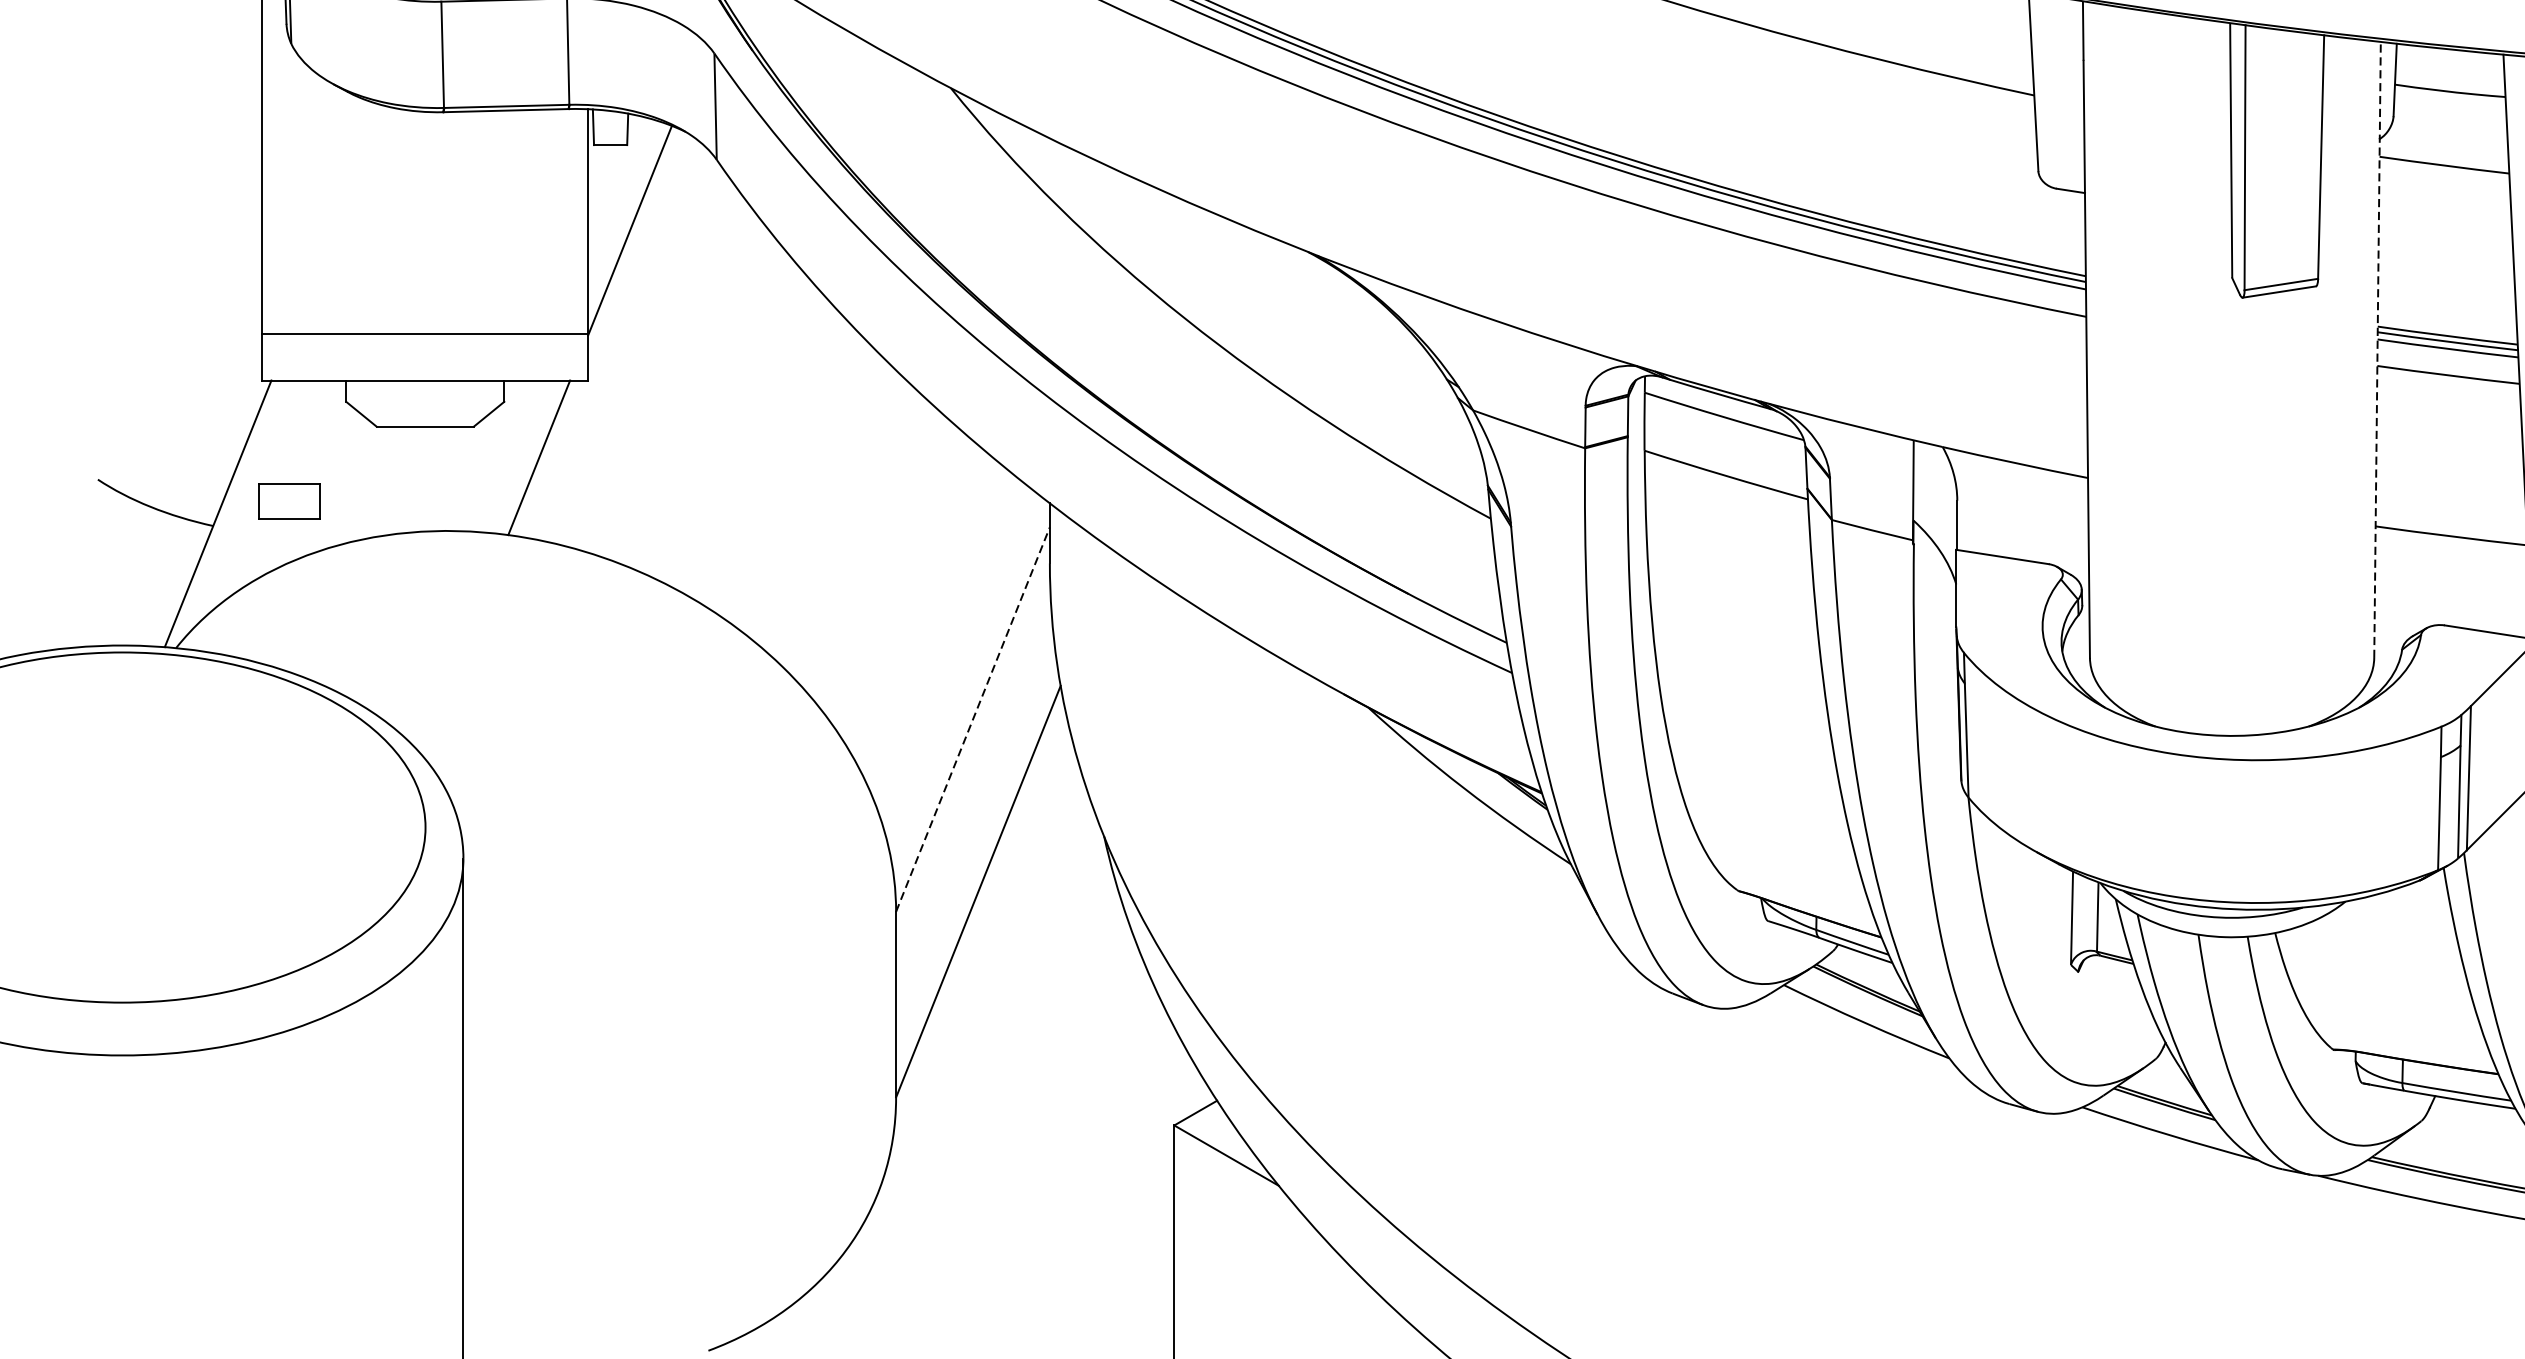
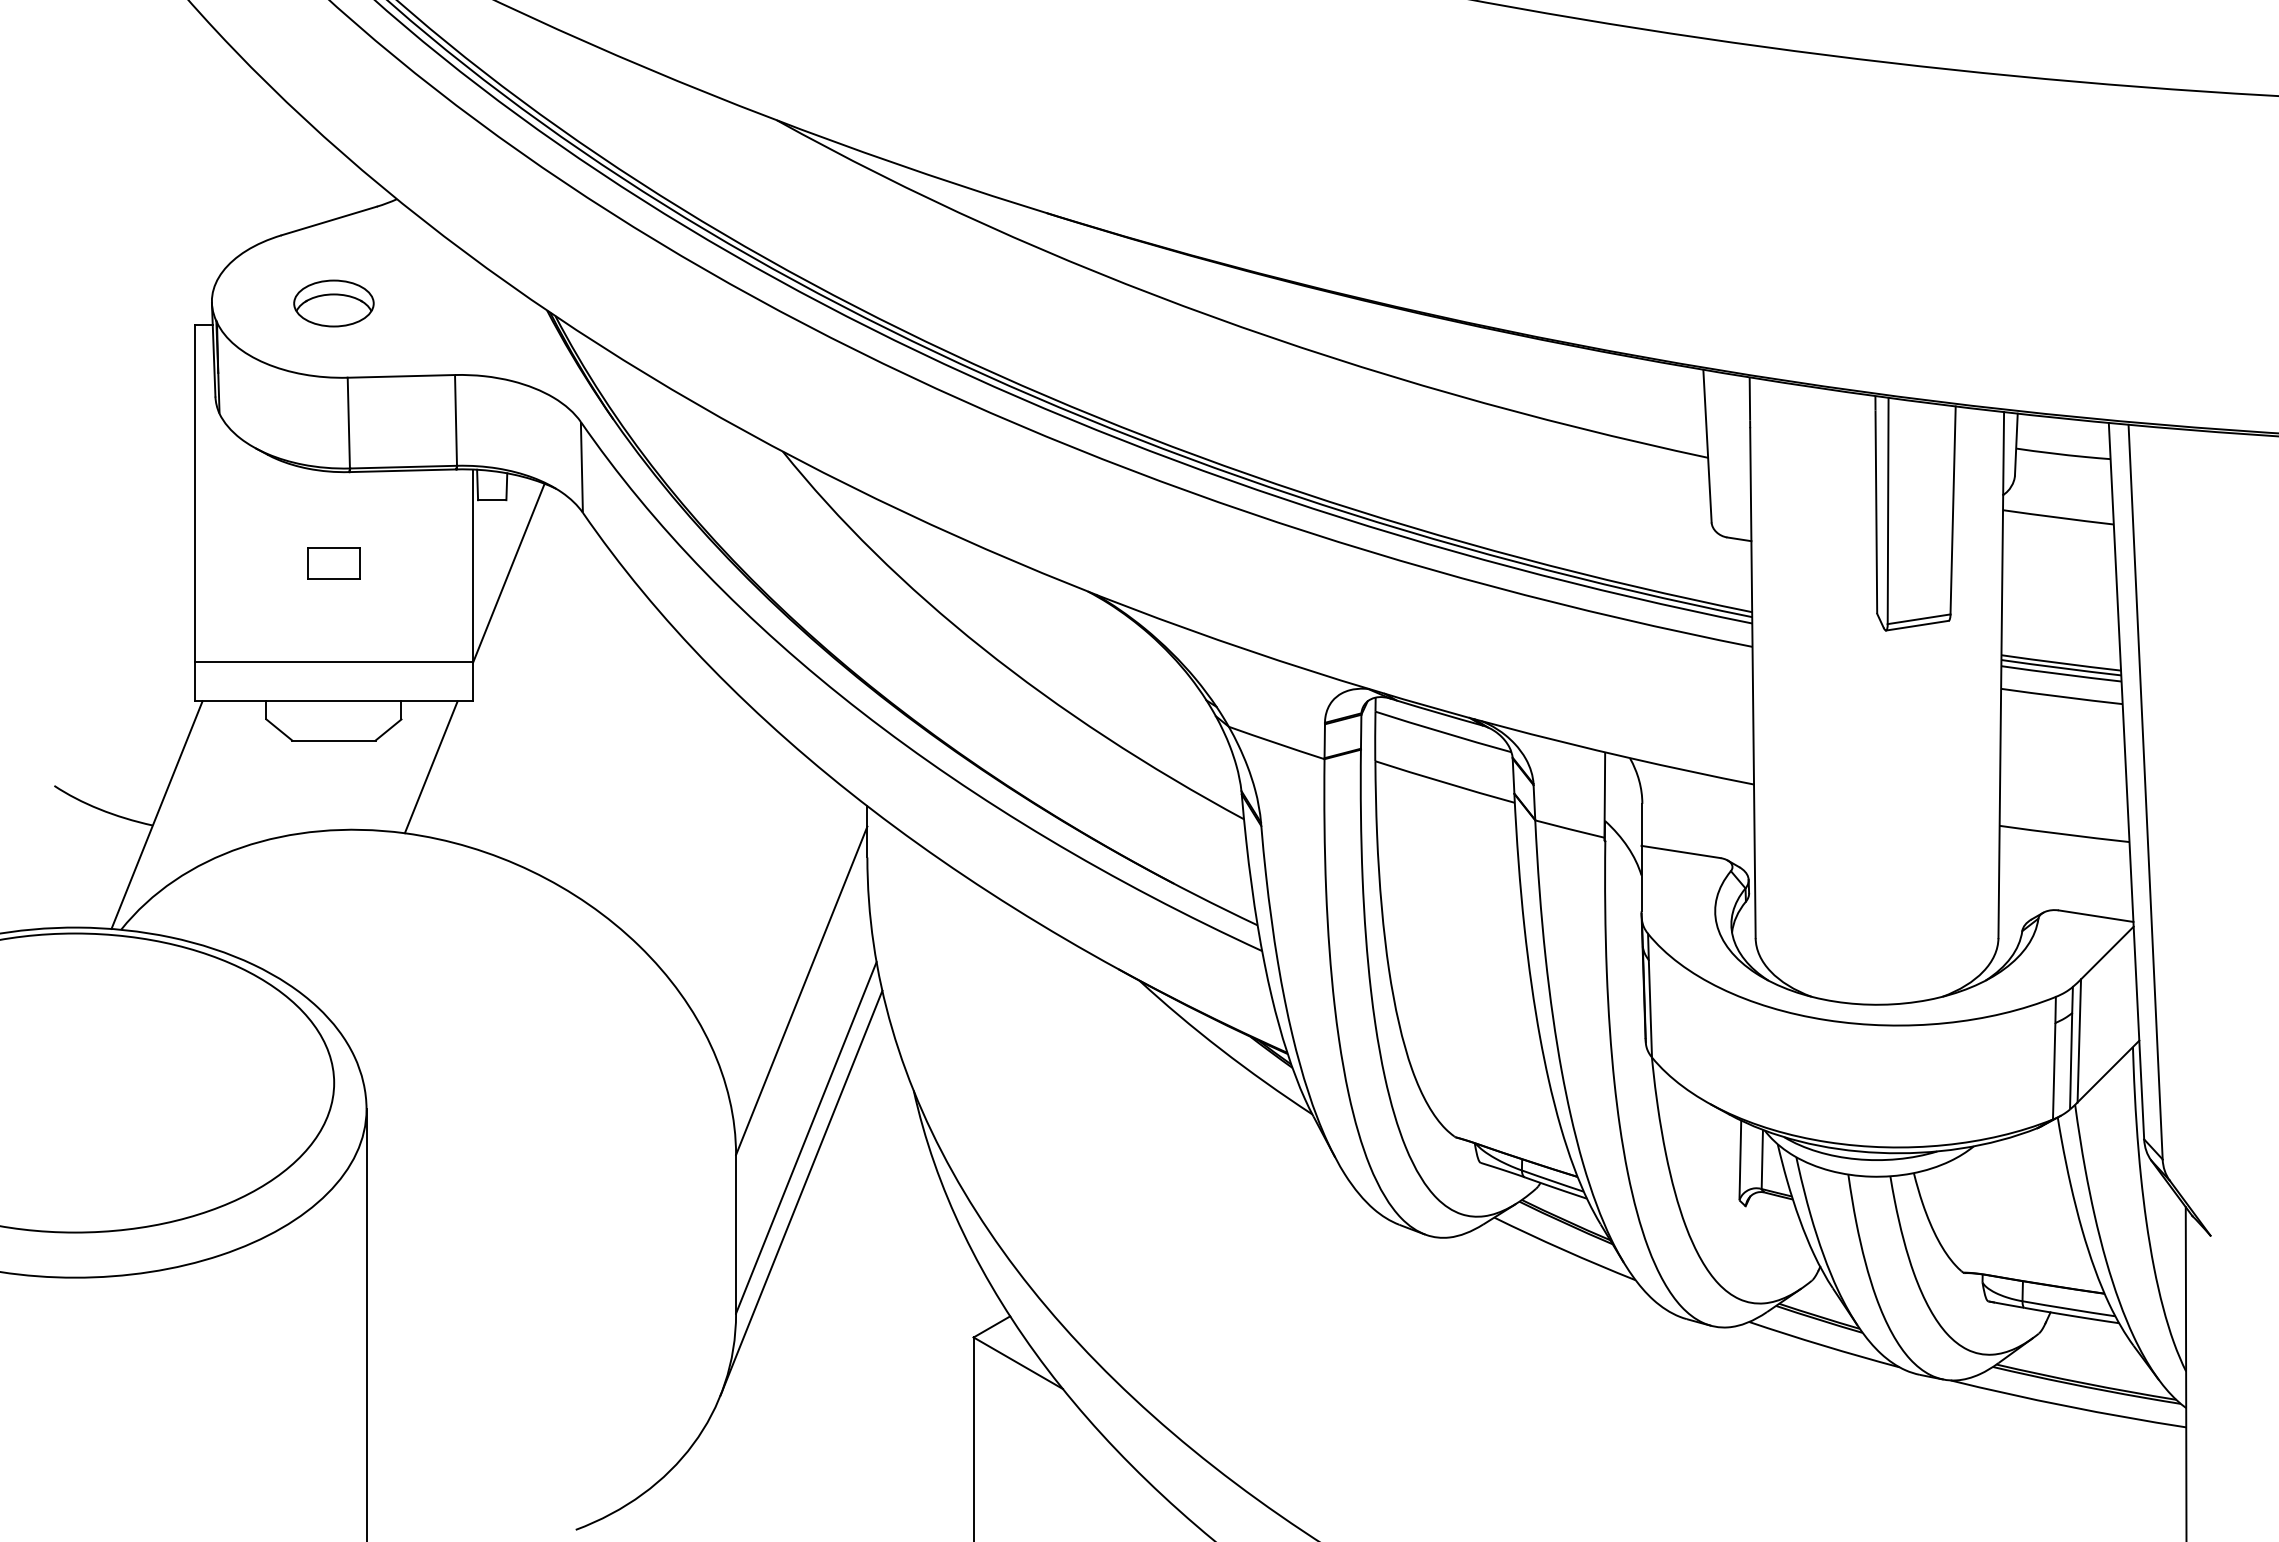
line: (2377, 349) -> (2001, 674), dashed -> solid
part: (288, 501) -> (333, 563), moved
line: (972, 719) -> (801, 990), dashed -> solid
line: (972, 955) -> (801, 1192), added

